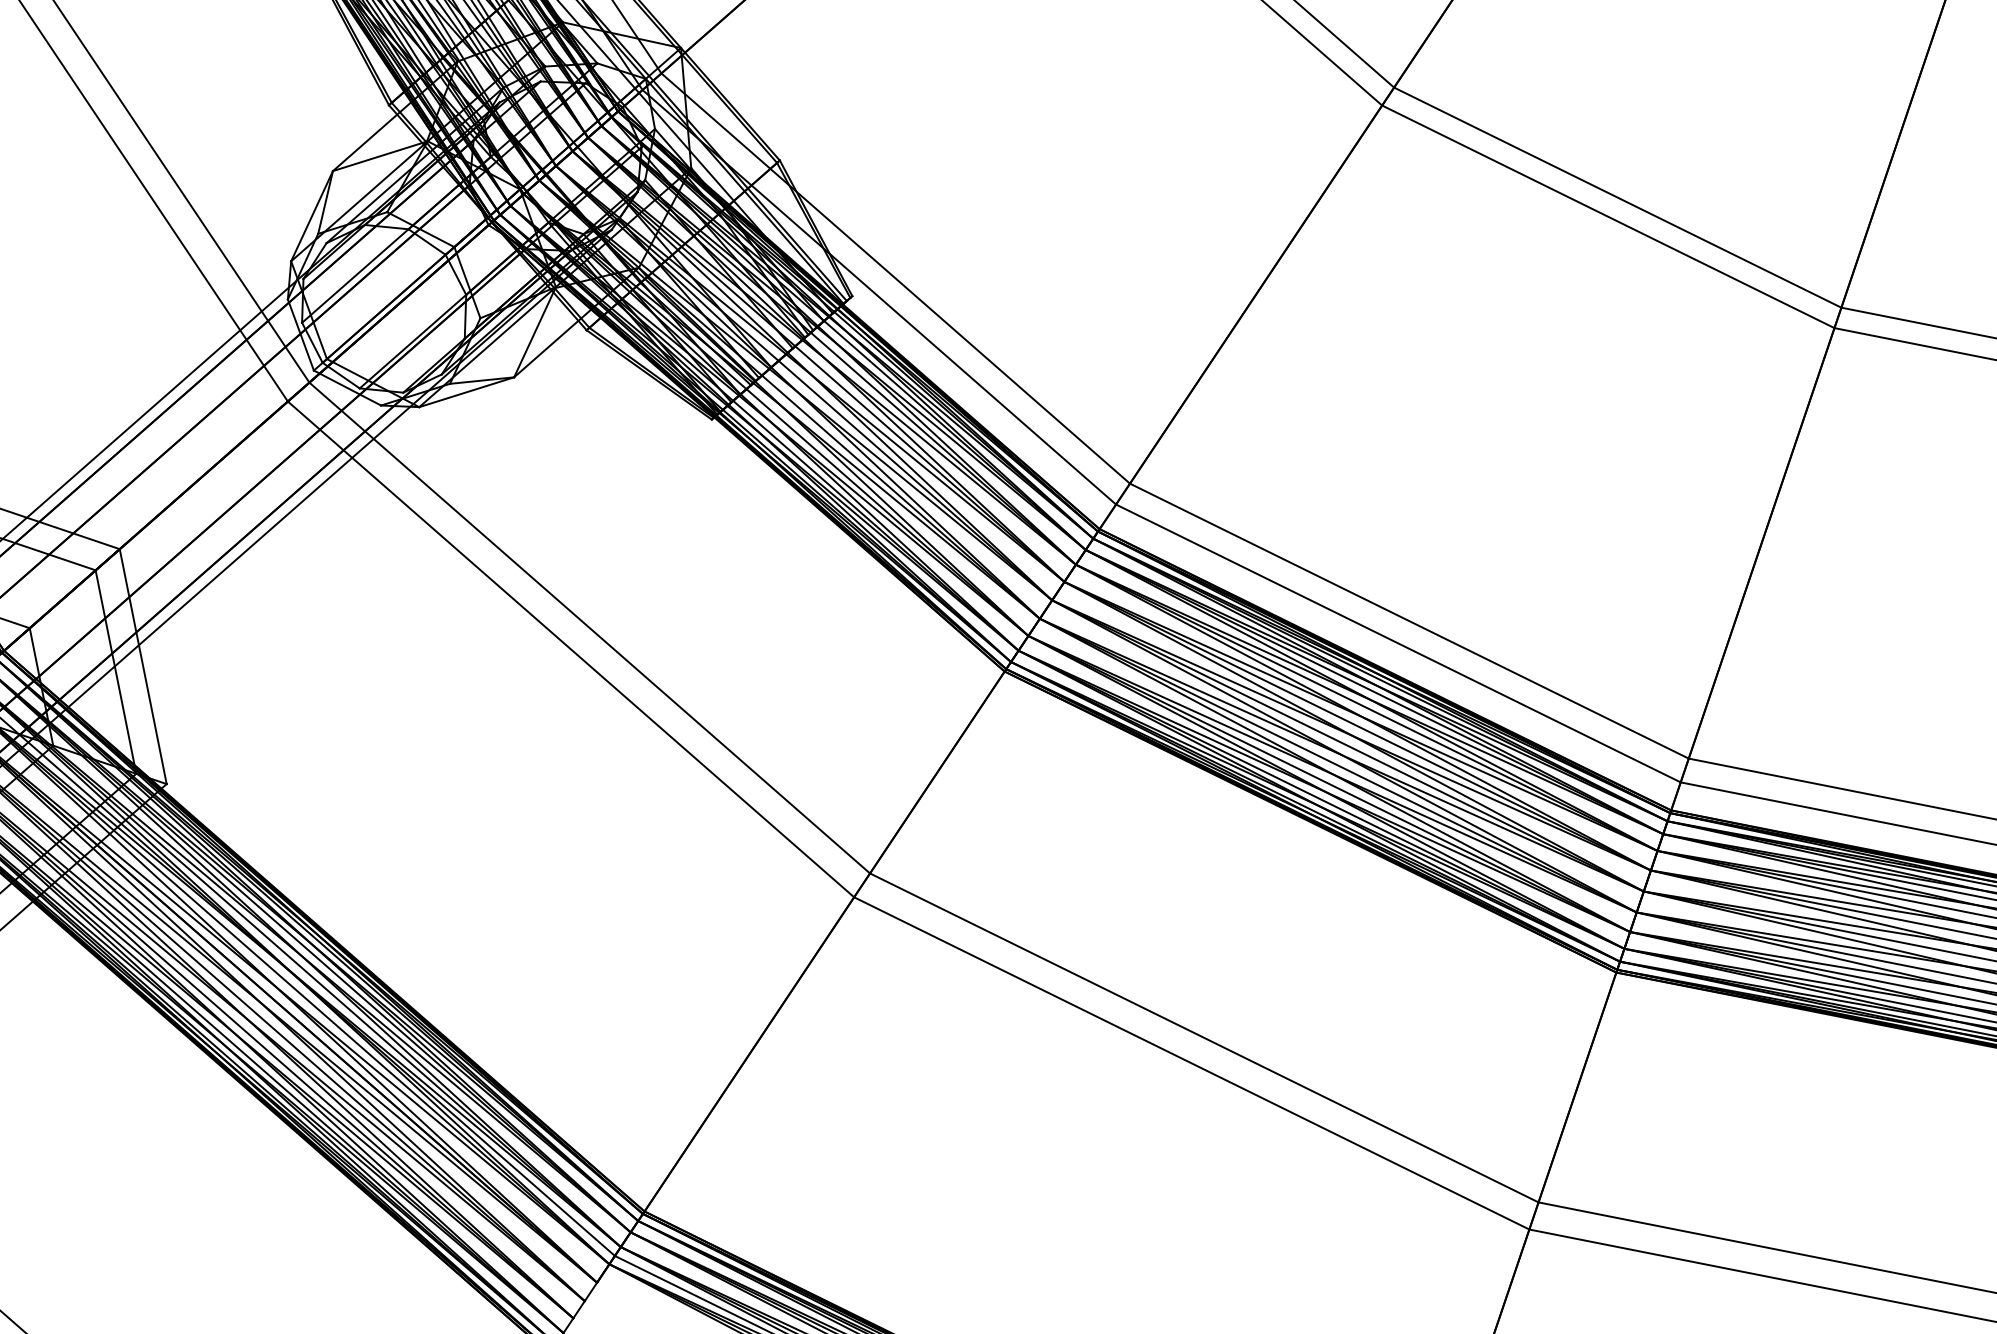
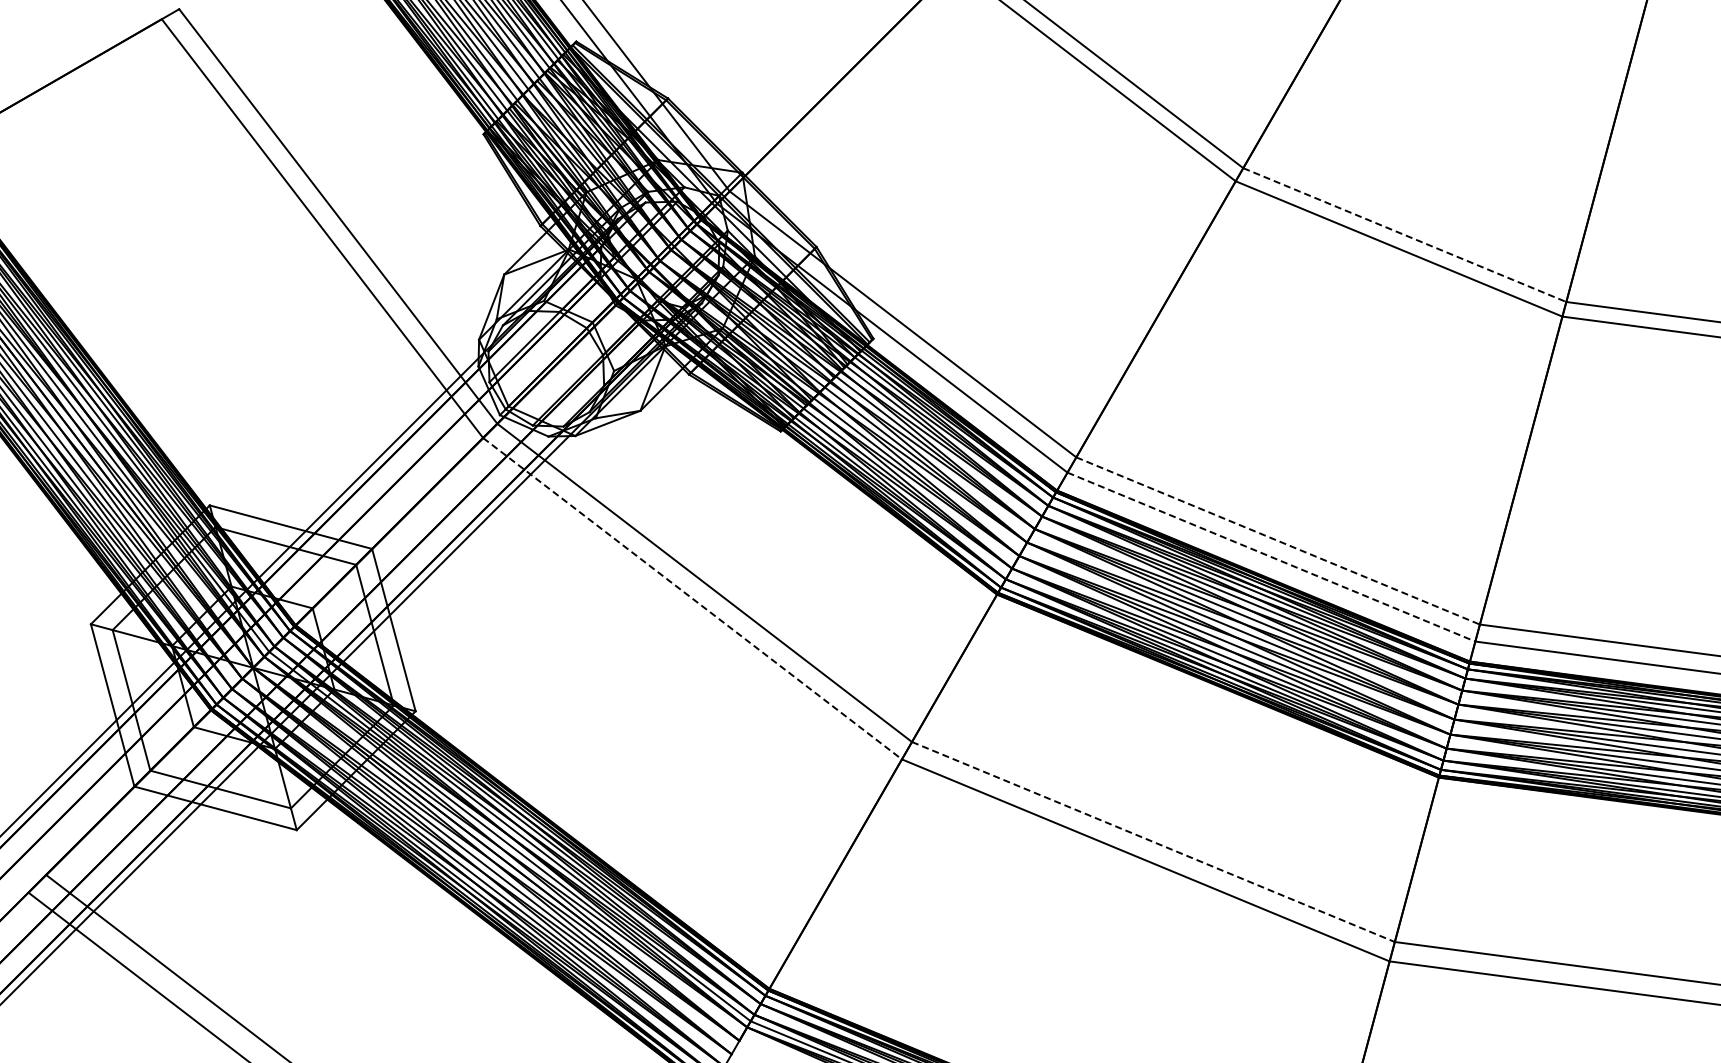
line: (1617, 198) -> (1404, 235), solid -> dashed
line: (1409, 621) -> (1278, 541), solid -> dashed
line: (1398, 644) -> (1271, 557), solid -> dashed
line: (570, 649) -> (692, 598), solid -> dashed
line: (1204, 1038) -> (1153, 842), solid -> dashed

